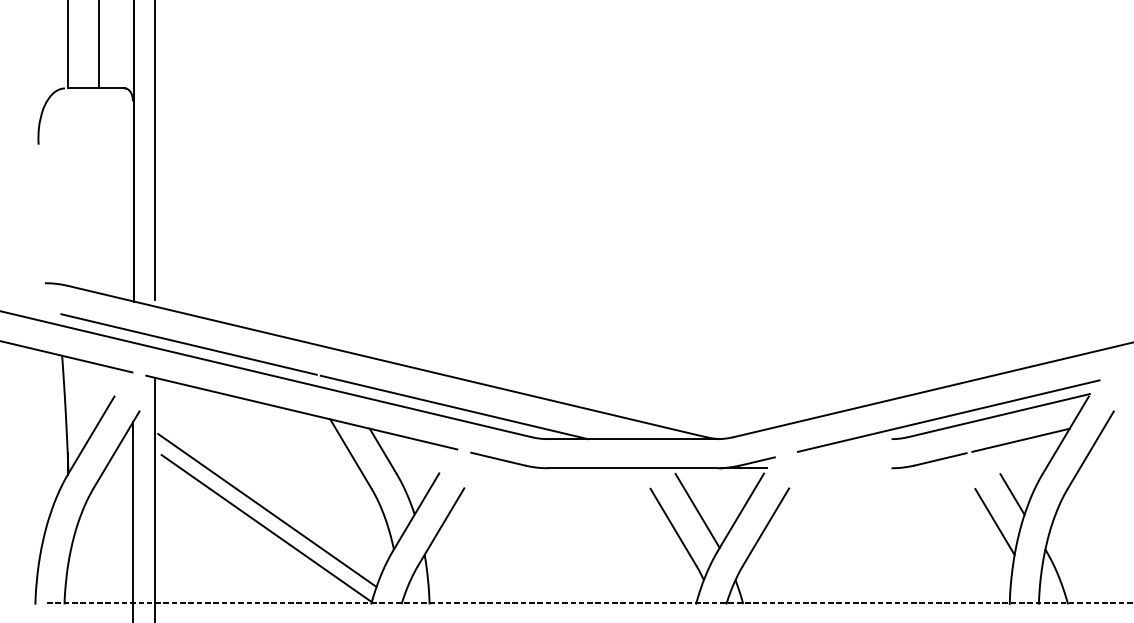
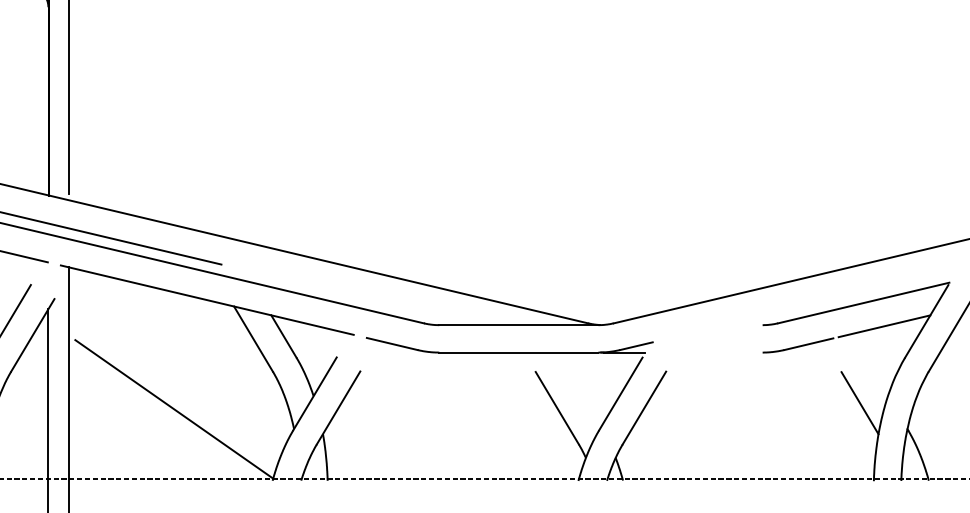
line: (454, 407) -> (351, 295), removed
line: (948, 415) -> (816, 302), removed
line: (1012, 494) -> (876, 377), removed
line: (267, 510) -> (175, 392), removed
line: (697, 510) -> (579, 392), removed

